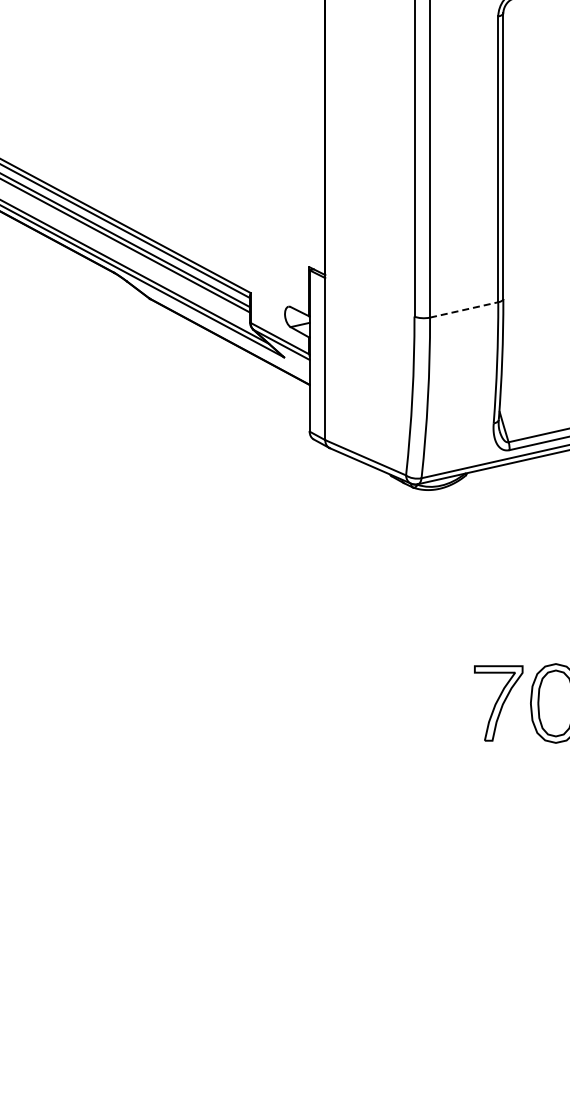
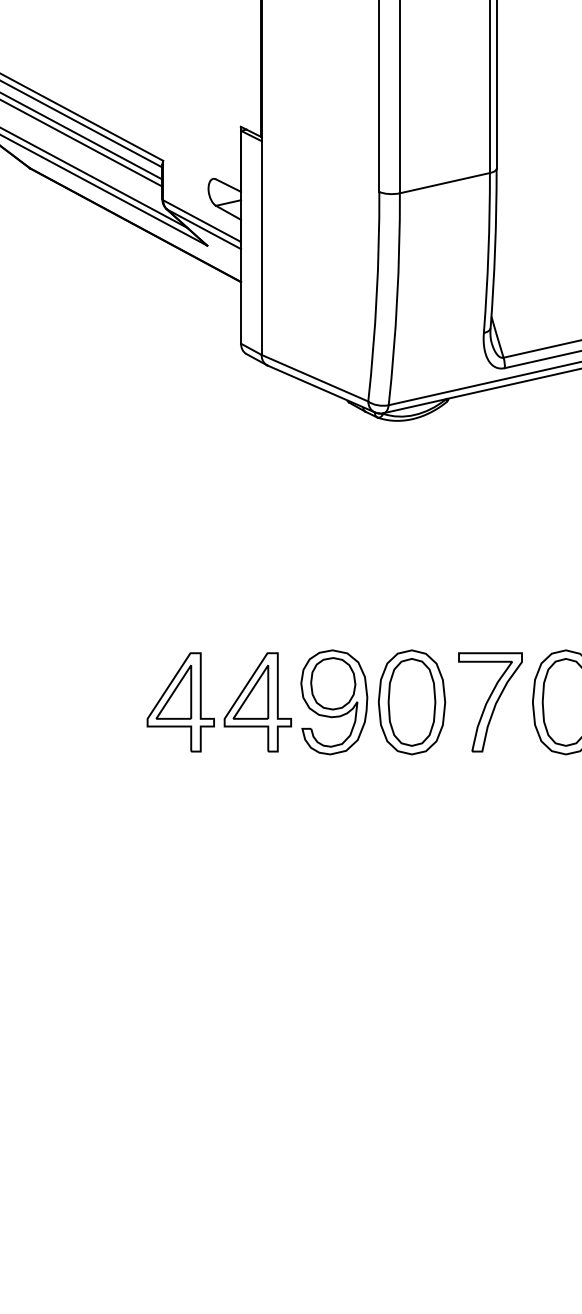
line: (464, 309) -> (445, 182), dashed -> solid
part: (351, 703) -> (296, 702), added

